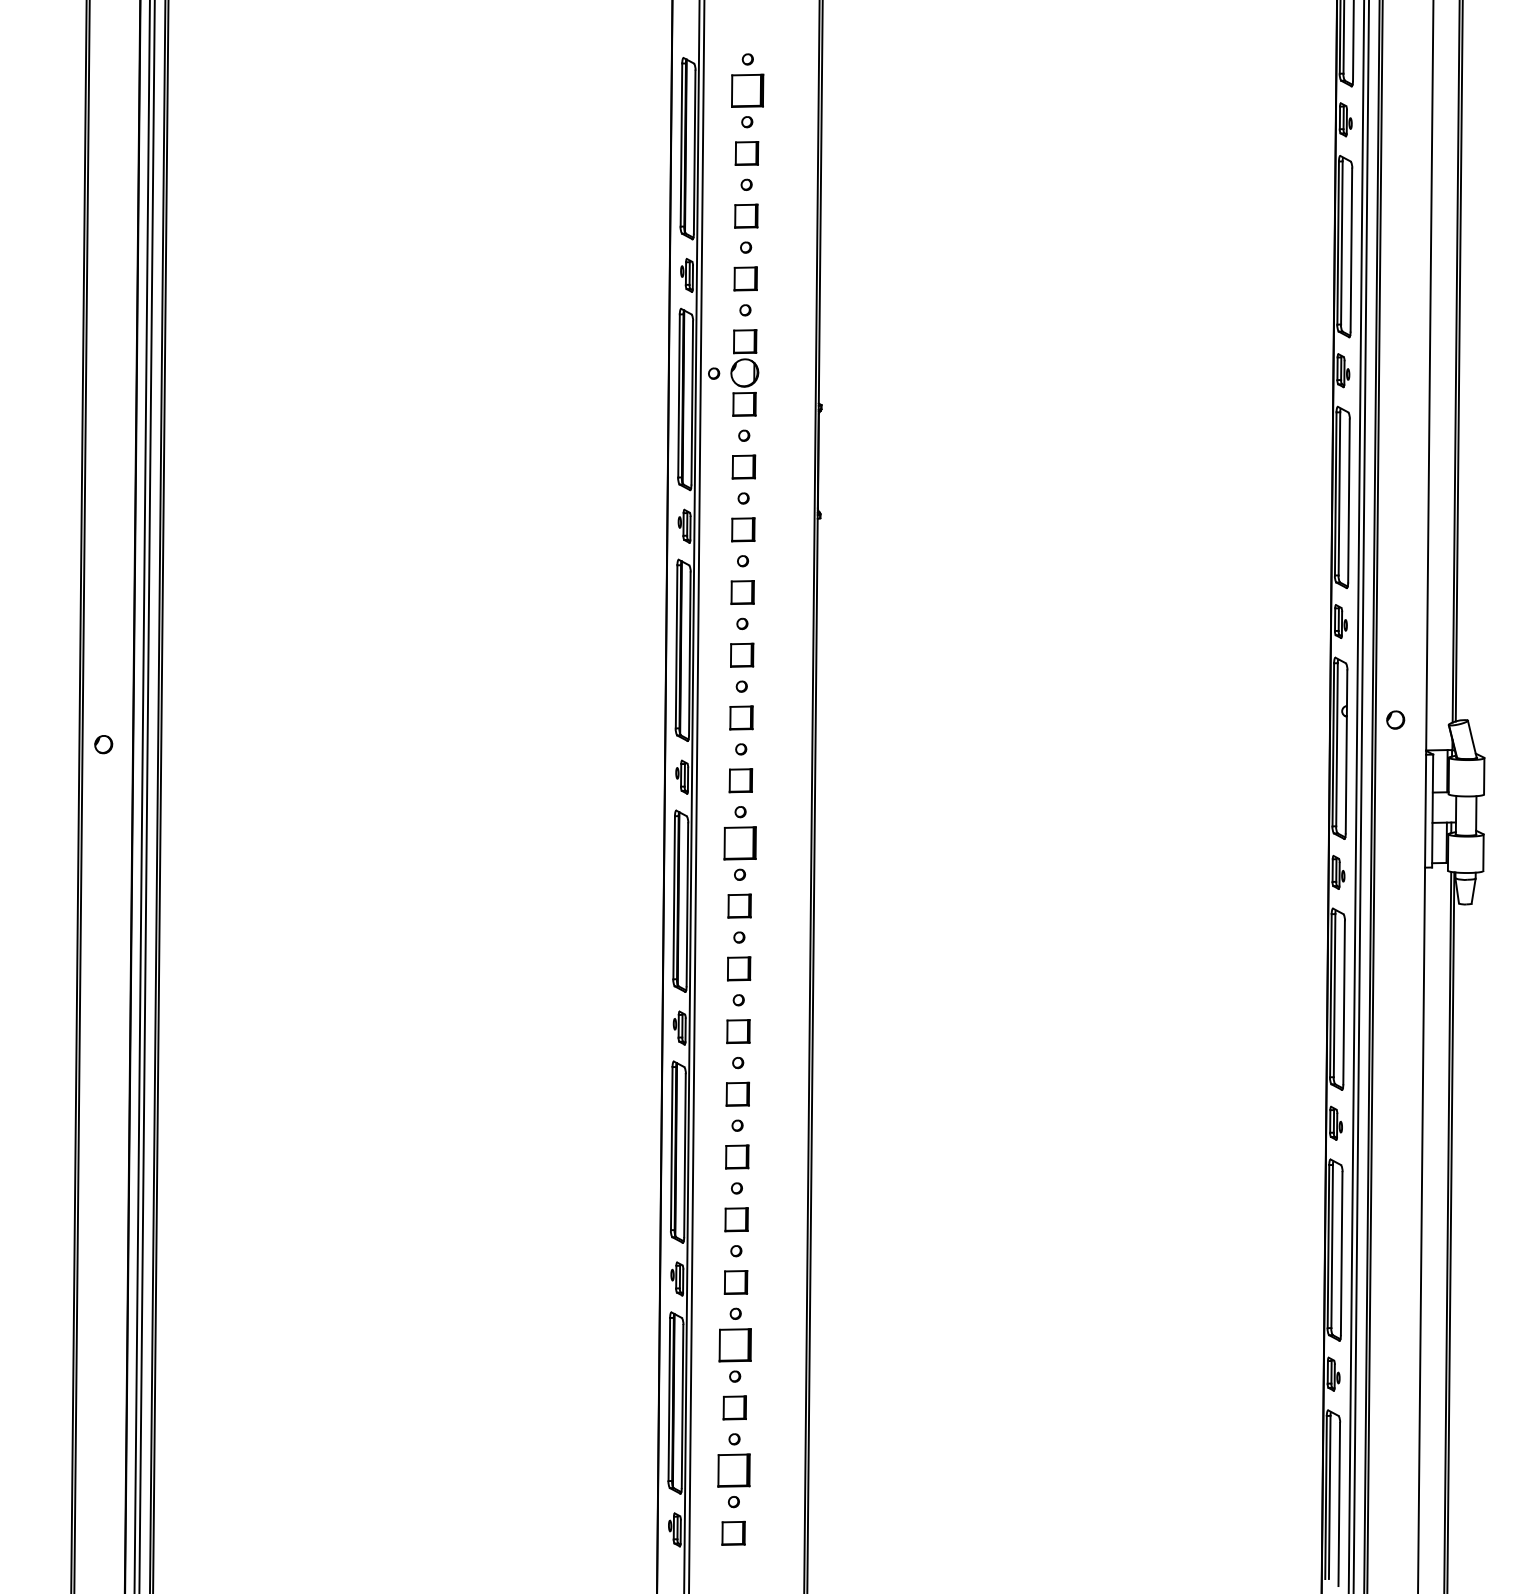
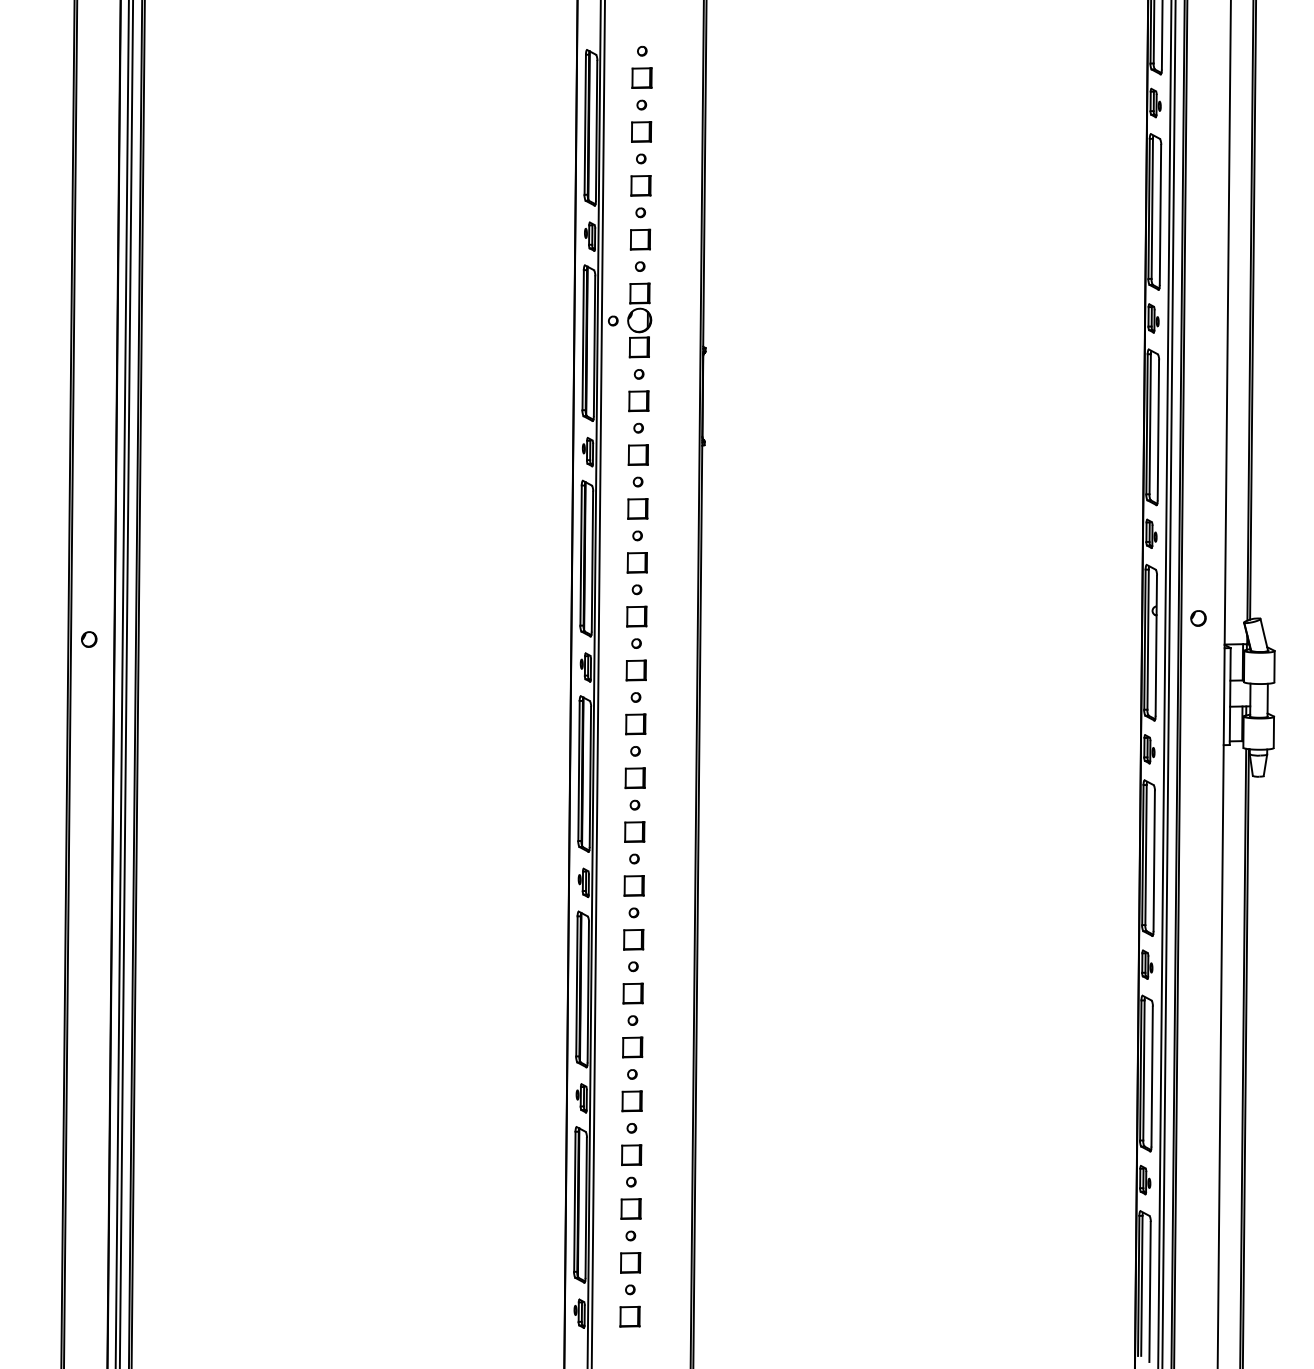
part: (746, 90) -> (641, 77), size x0.71
part: (739, 843) -> (635, 724), size x0.71
part: (735, 1344) -> (631, 1154), size x0.71
part: (734, 1470) -> (630, 1262), size x0.71

